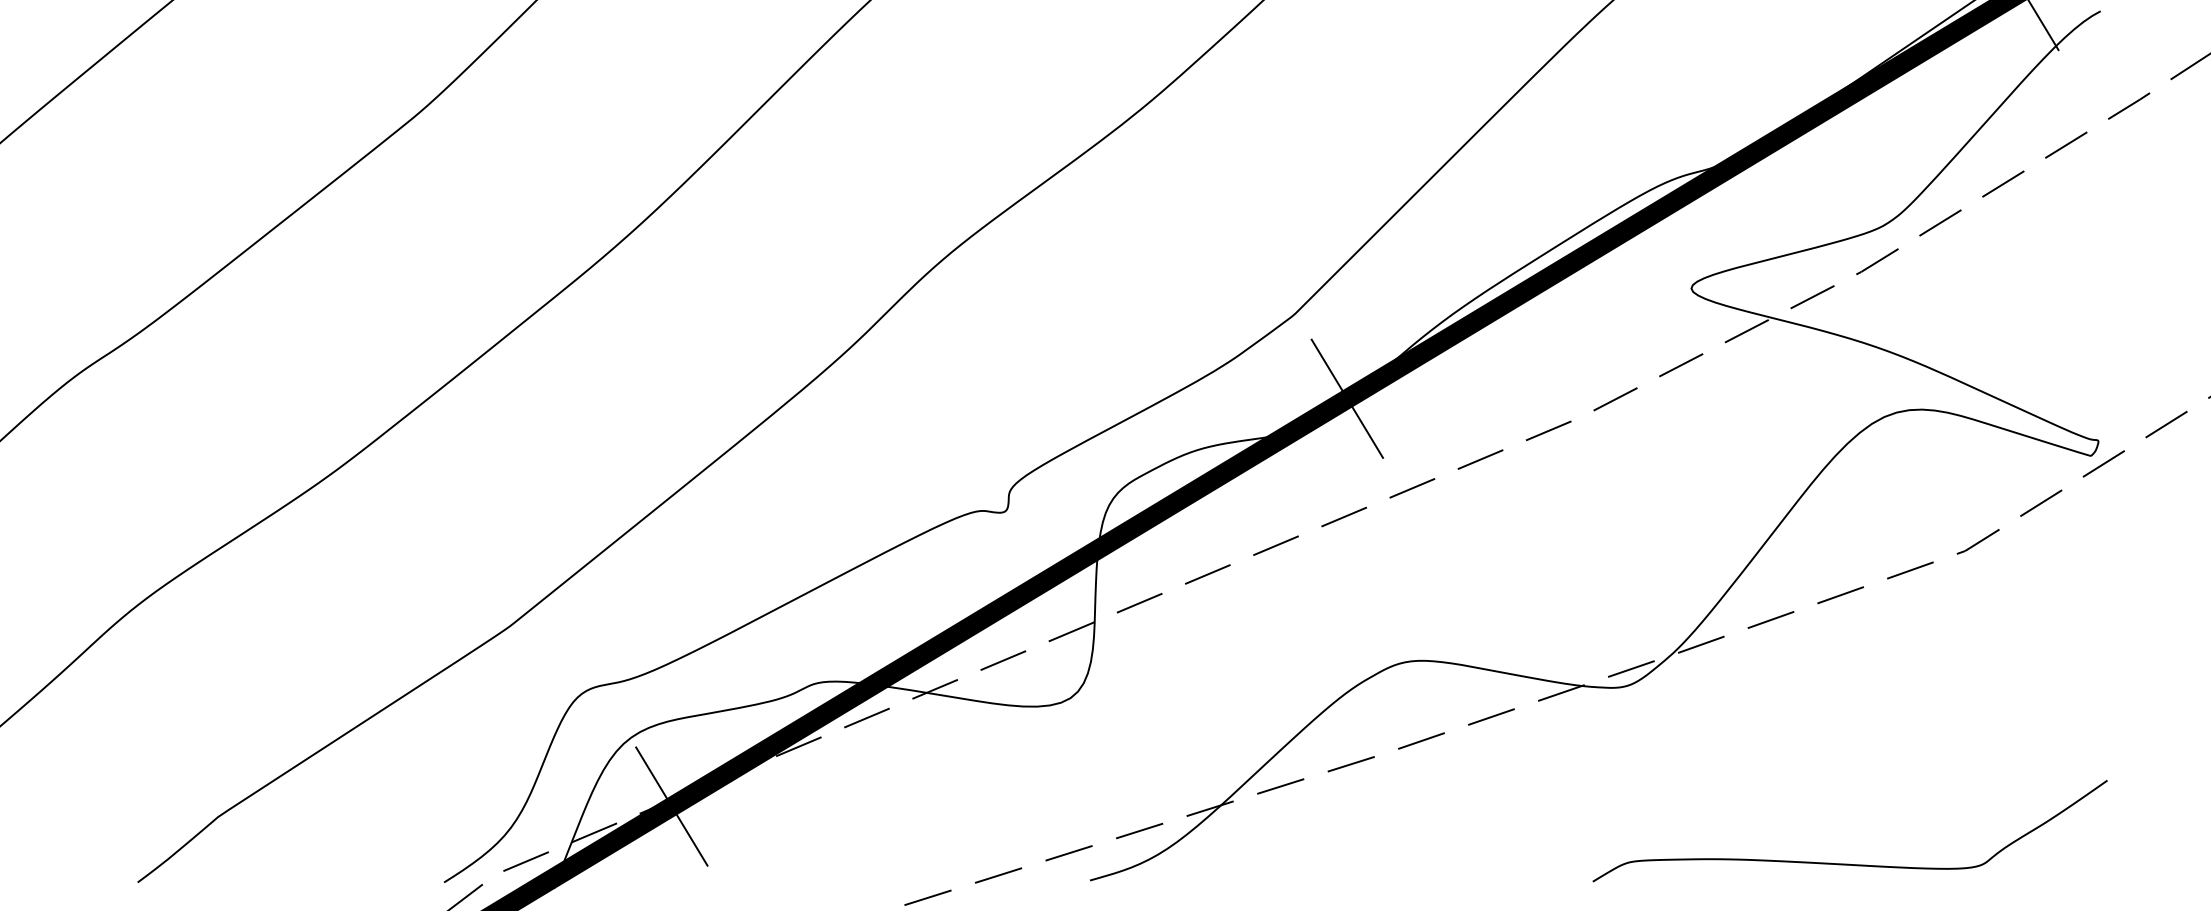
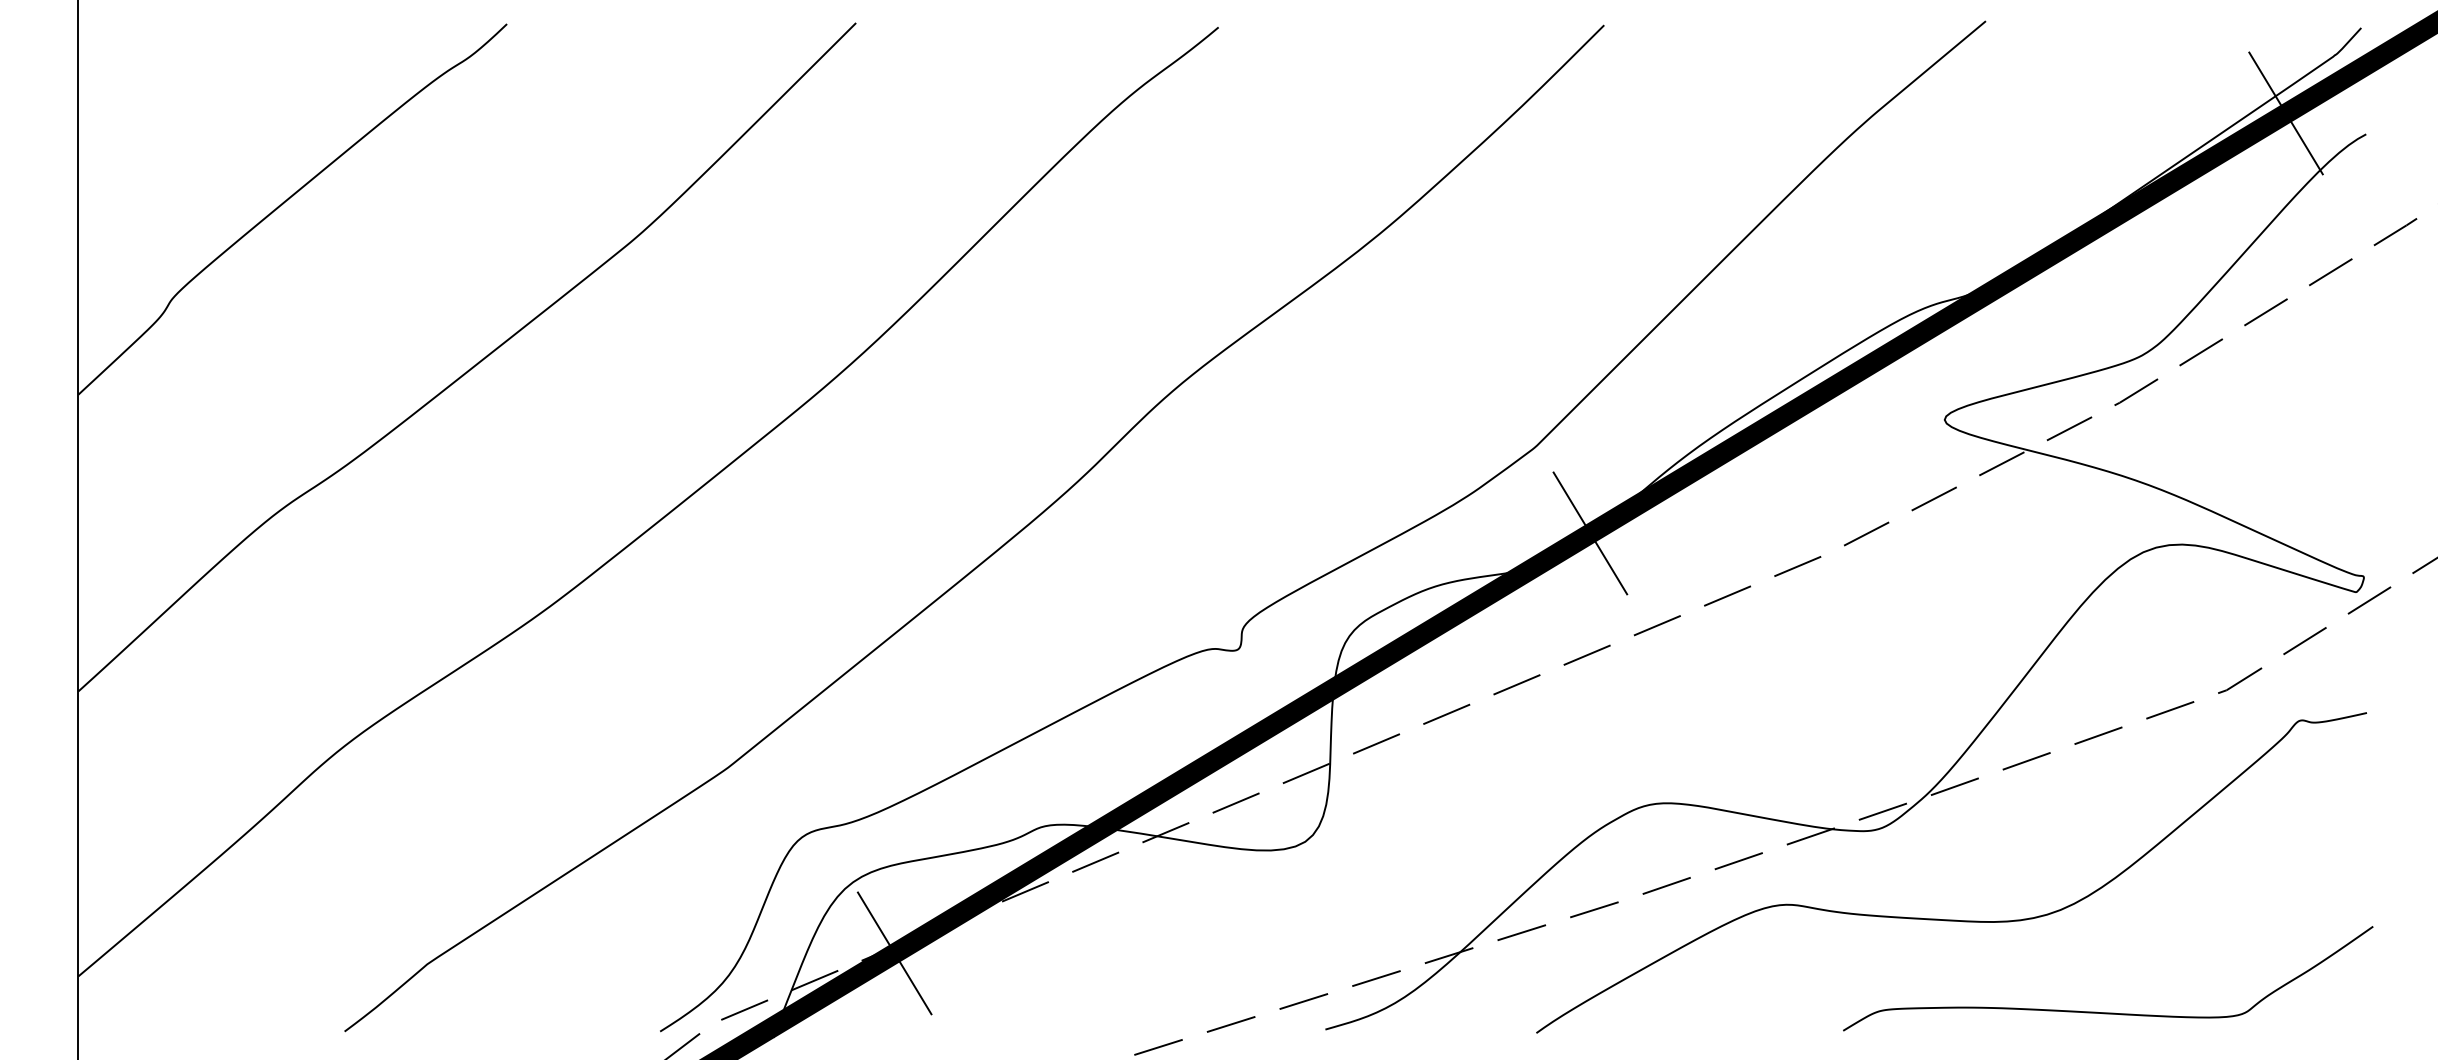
curve: (1697, 773) -> (1951, 919), added

